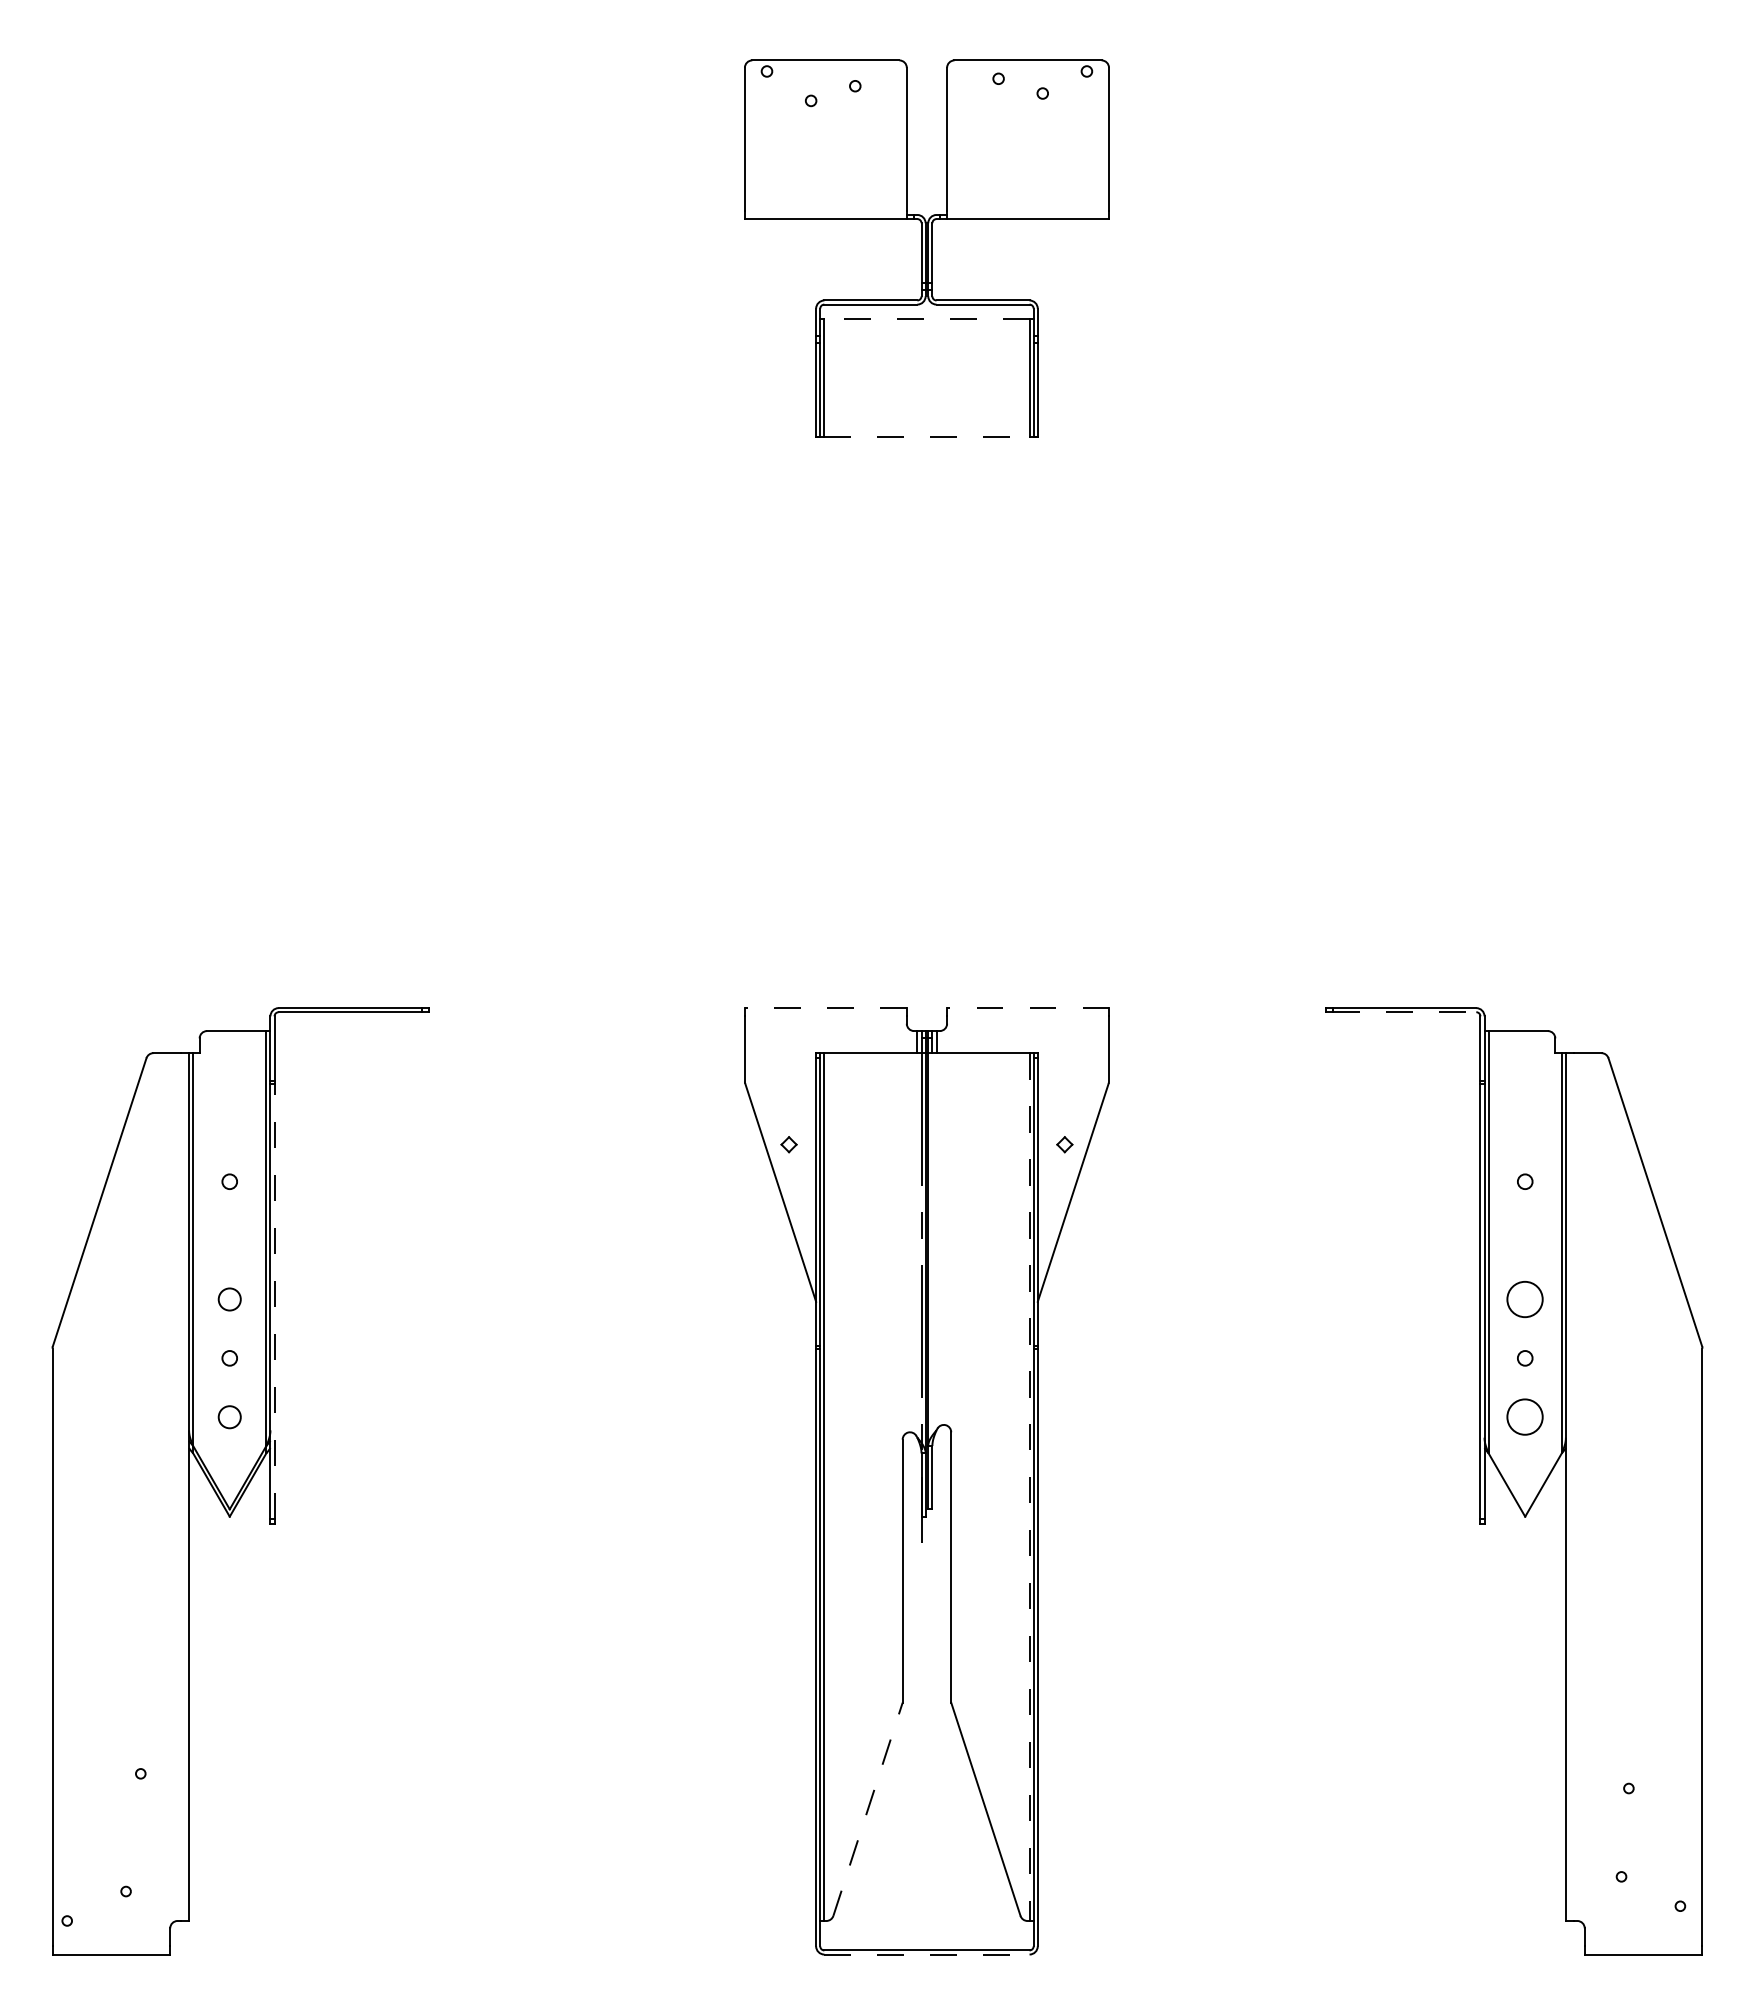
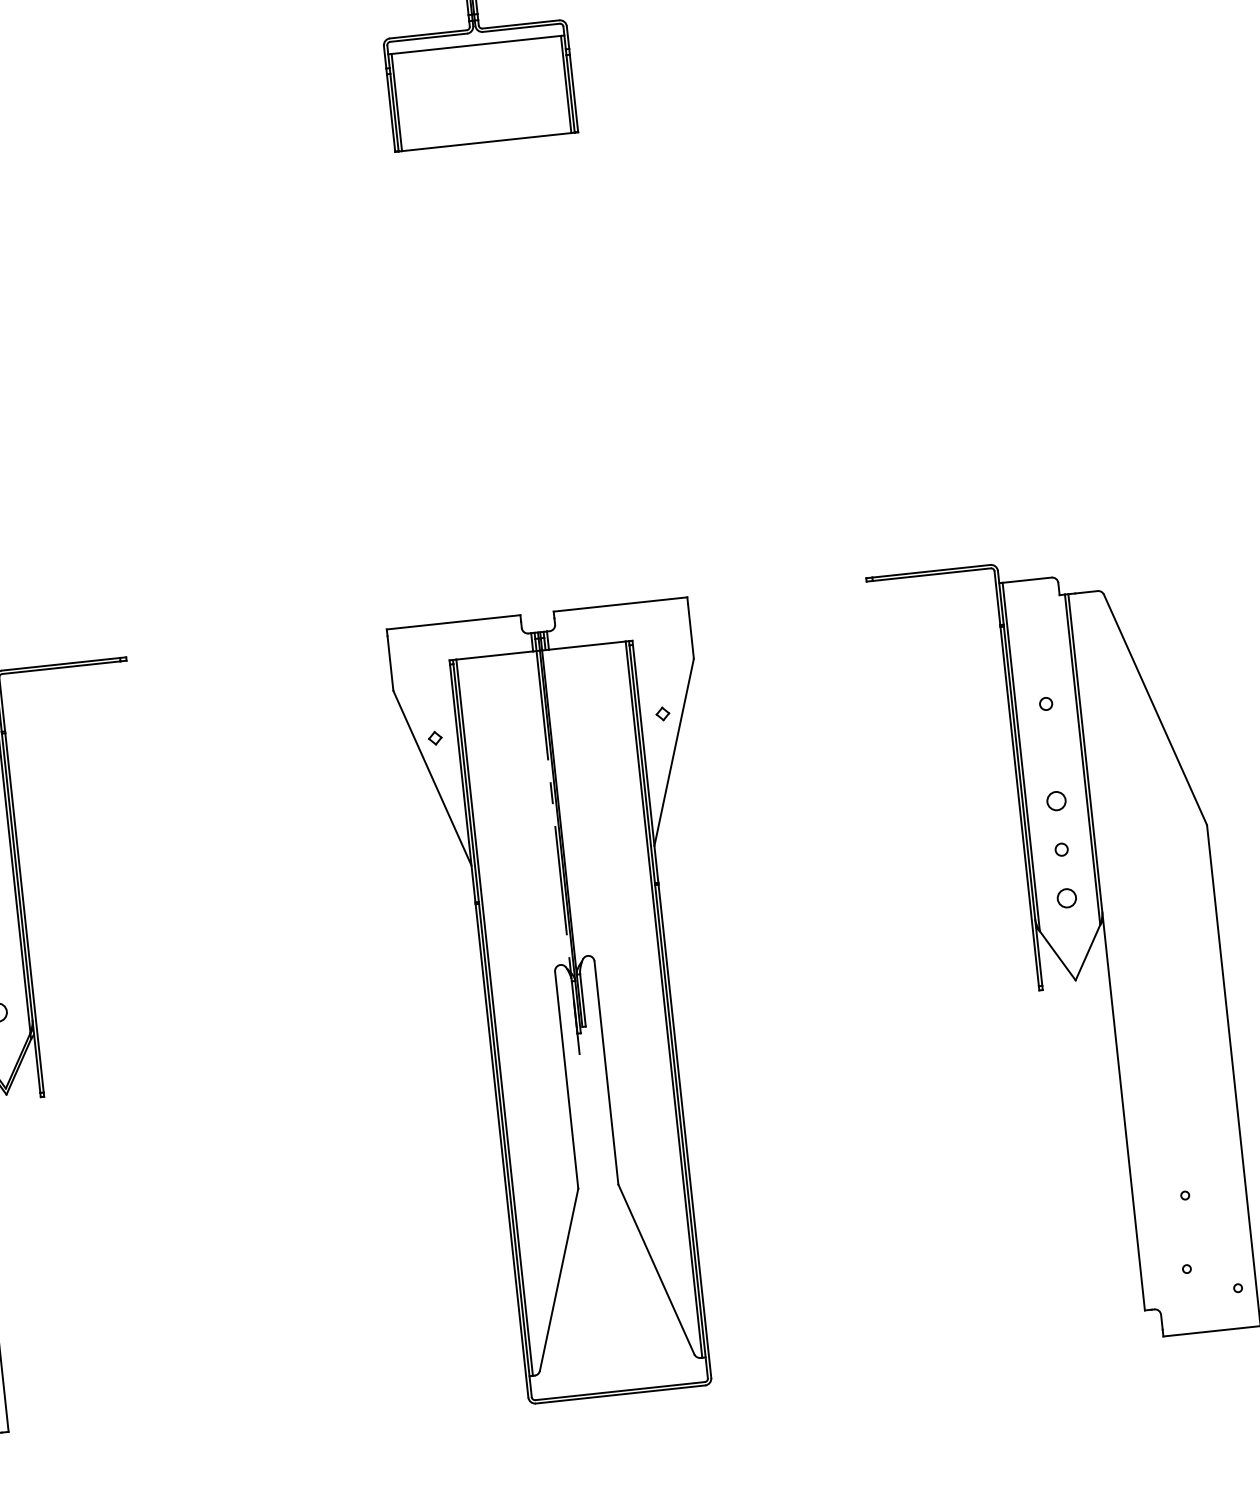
line: (926, 319) -> (475, 45), dashed -> solid
line: (926, 437) -> (486, 142), dashed -> solid
line: (825, 1008) -> (453, 622), dashed -> solid
line: (1028, 1008) -> (620, 604), dashed -> solid
line: (1404, 1012) -> (931, 574), dashed -> solid
circle: (1525, 1299) -> (1056, 801), size x0.62
line: (274, 1301) -> (24, 913), dashed -> solid
circle: (1525, 1417) -> (1067, 898), size x0.62
line: (1029, 1487) -> (663, 1000), dashed -> solid
line: (868, 1808) -> (559, 1279), dashed -> solid
line: (926, 1954) -> (620, 1394), dashed -> solid

